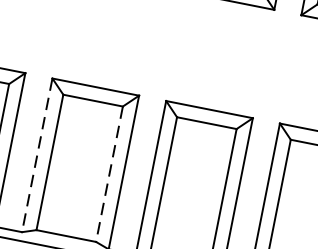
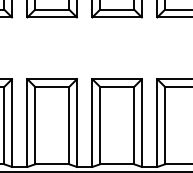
line: (37, 156) -> (27, 123), dashed -> solid
line: (110, 174) -> (69, 125), dashed -> solid

